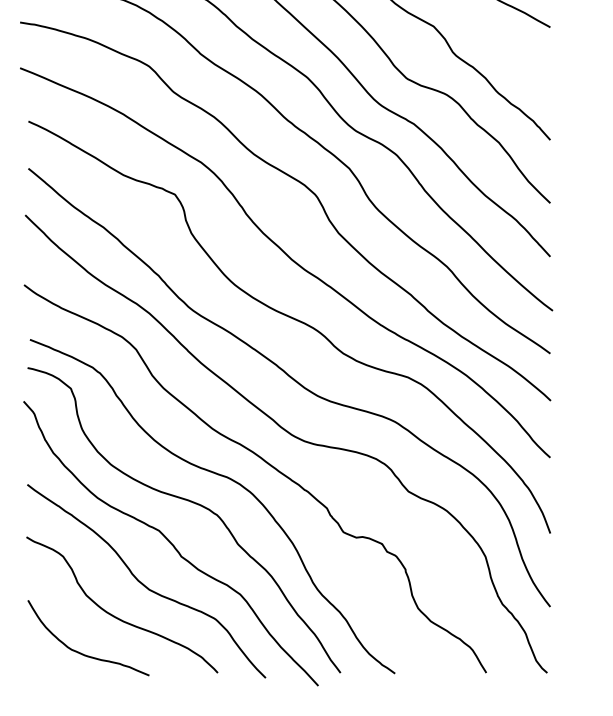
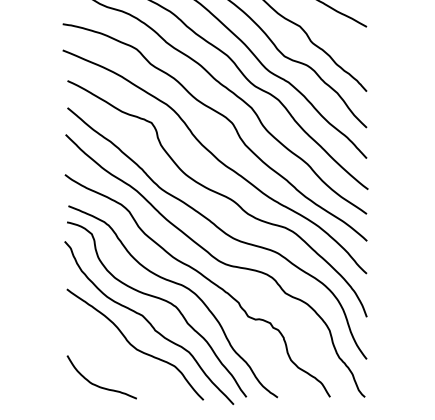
curve: (117, 615) -> (118, 364), removed

